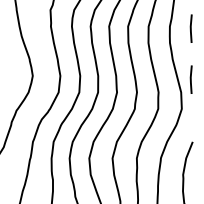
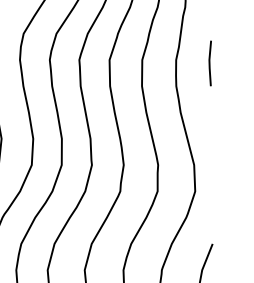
line: (190, 79) -> (209, 144), removed

